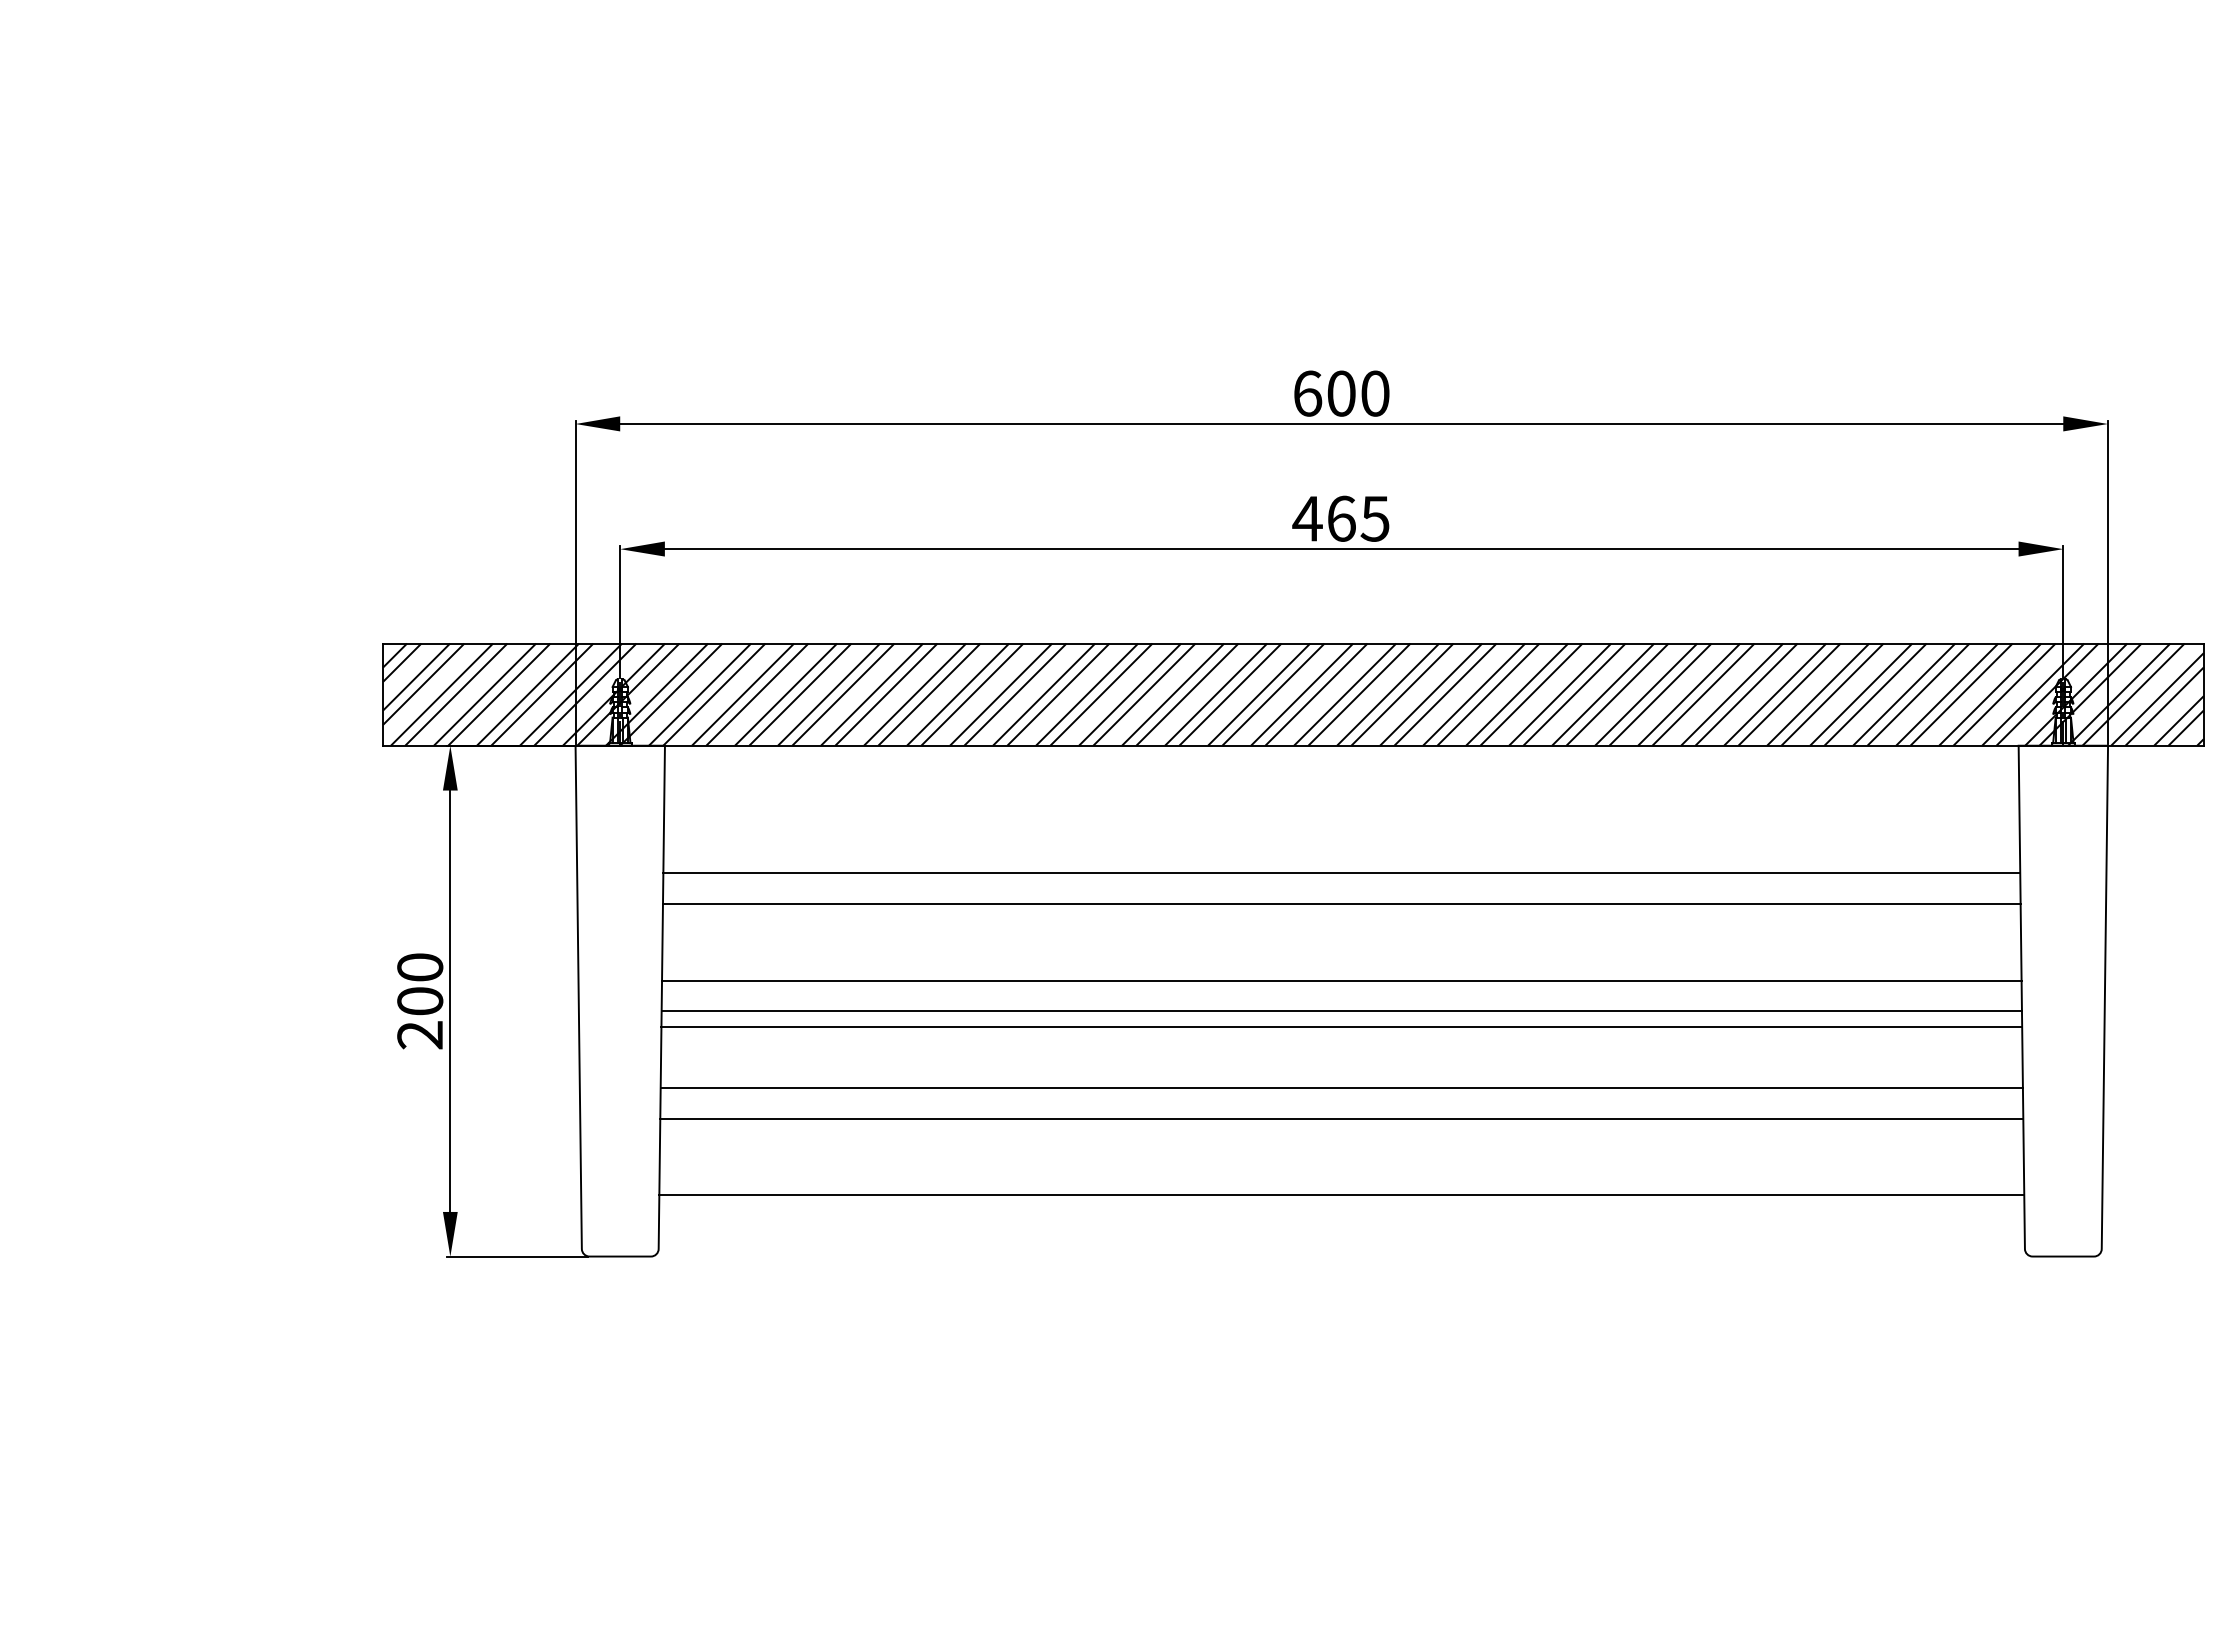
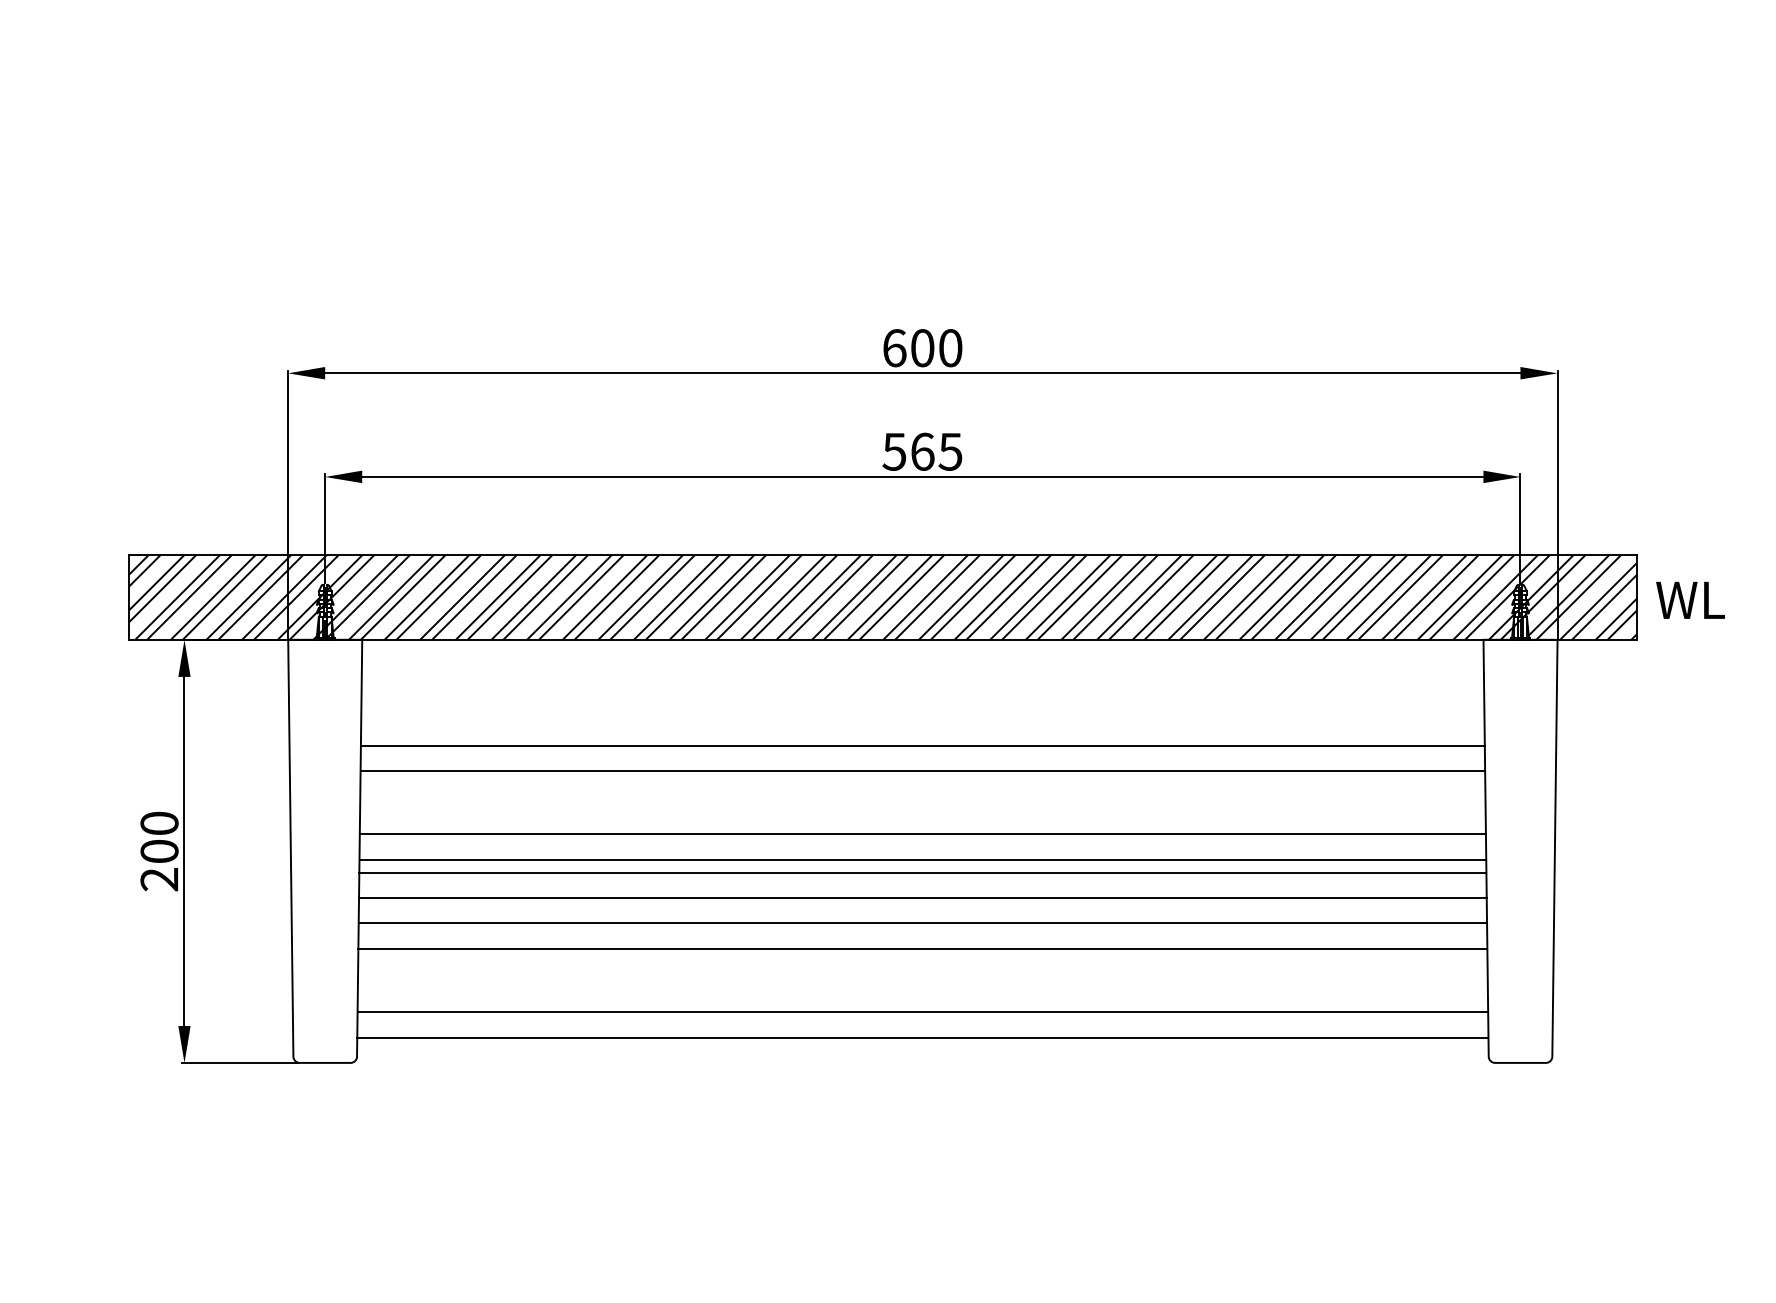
text: (1307, 518) -> (894, 451), 465 -> 565
line: (1341, 1057) -> (922, 898), added
line: (1341, 1225) -> (922, 1037), added

